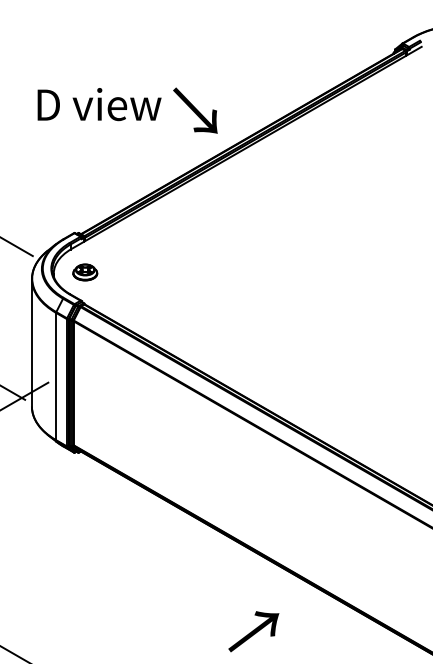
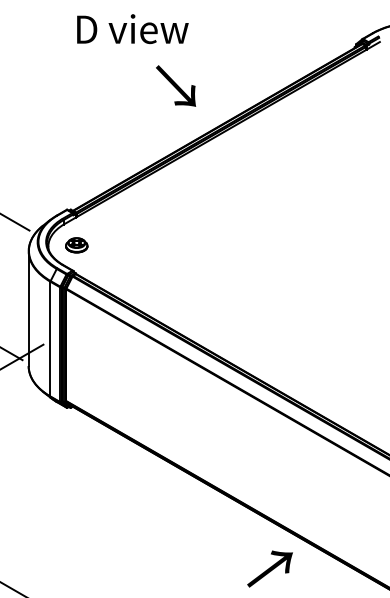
text: (99, 104) -> (132, 29), moved
text: (195, 110) -> (176, 85), moved
text: (253, 631) -> (269, 568), moved

